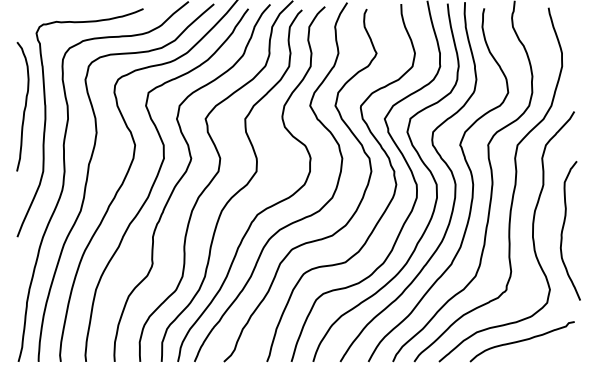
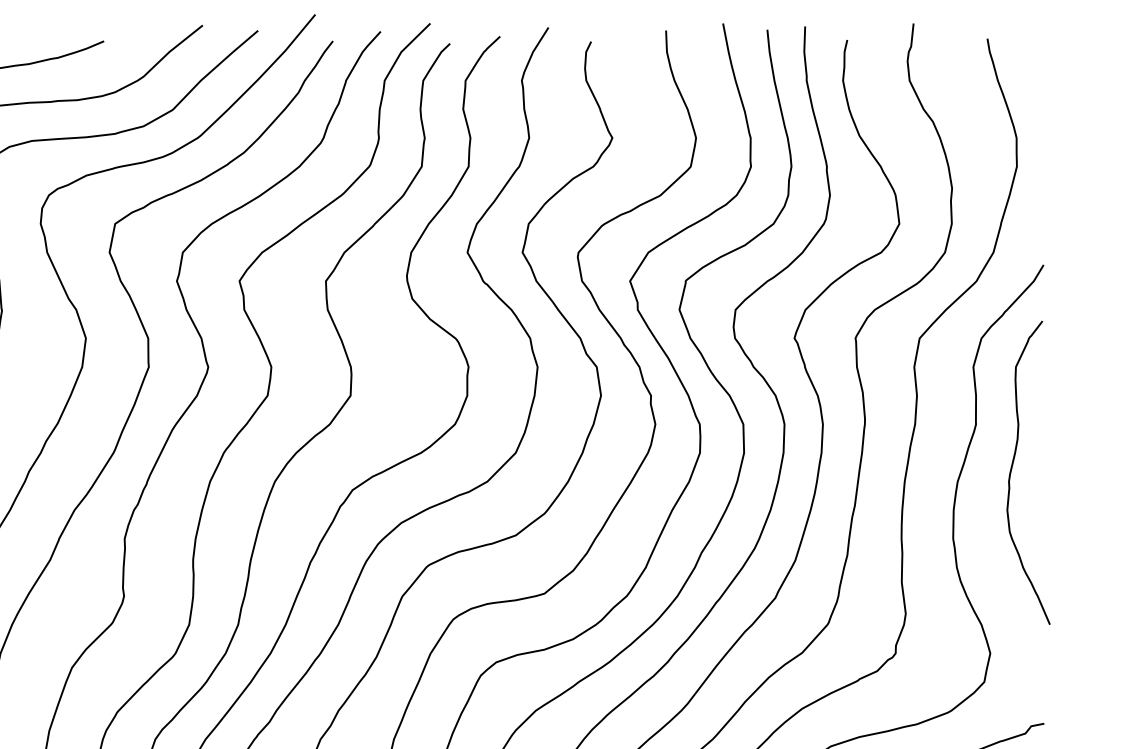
curve: (563, 230) -> (1013, 472), moved

